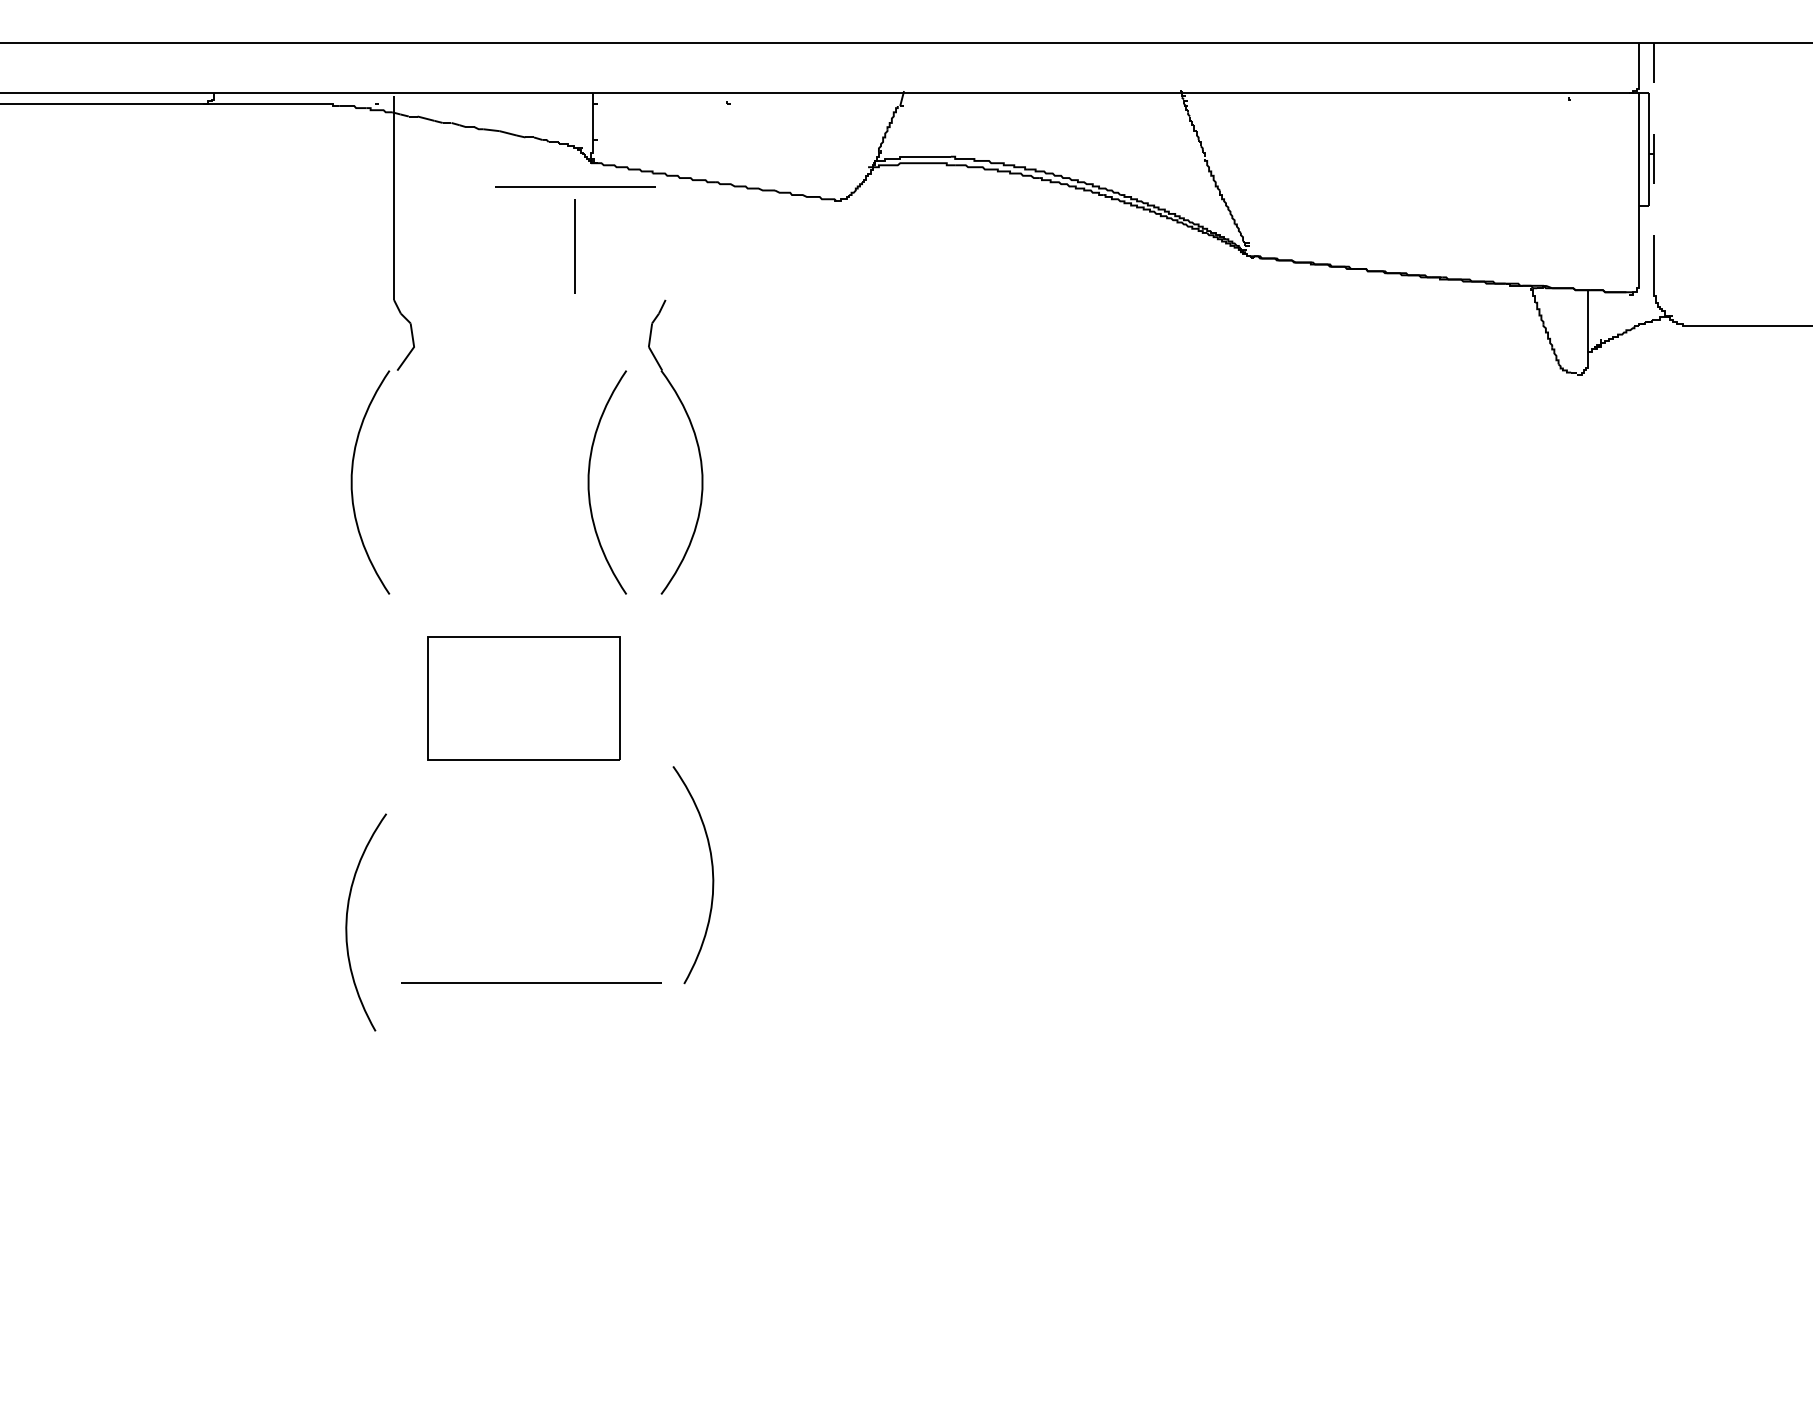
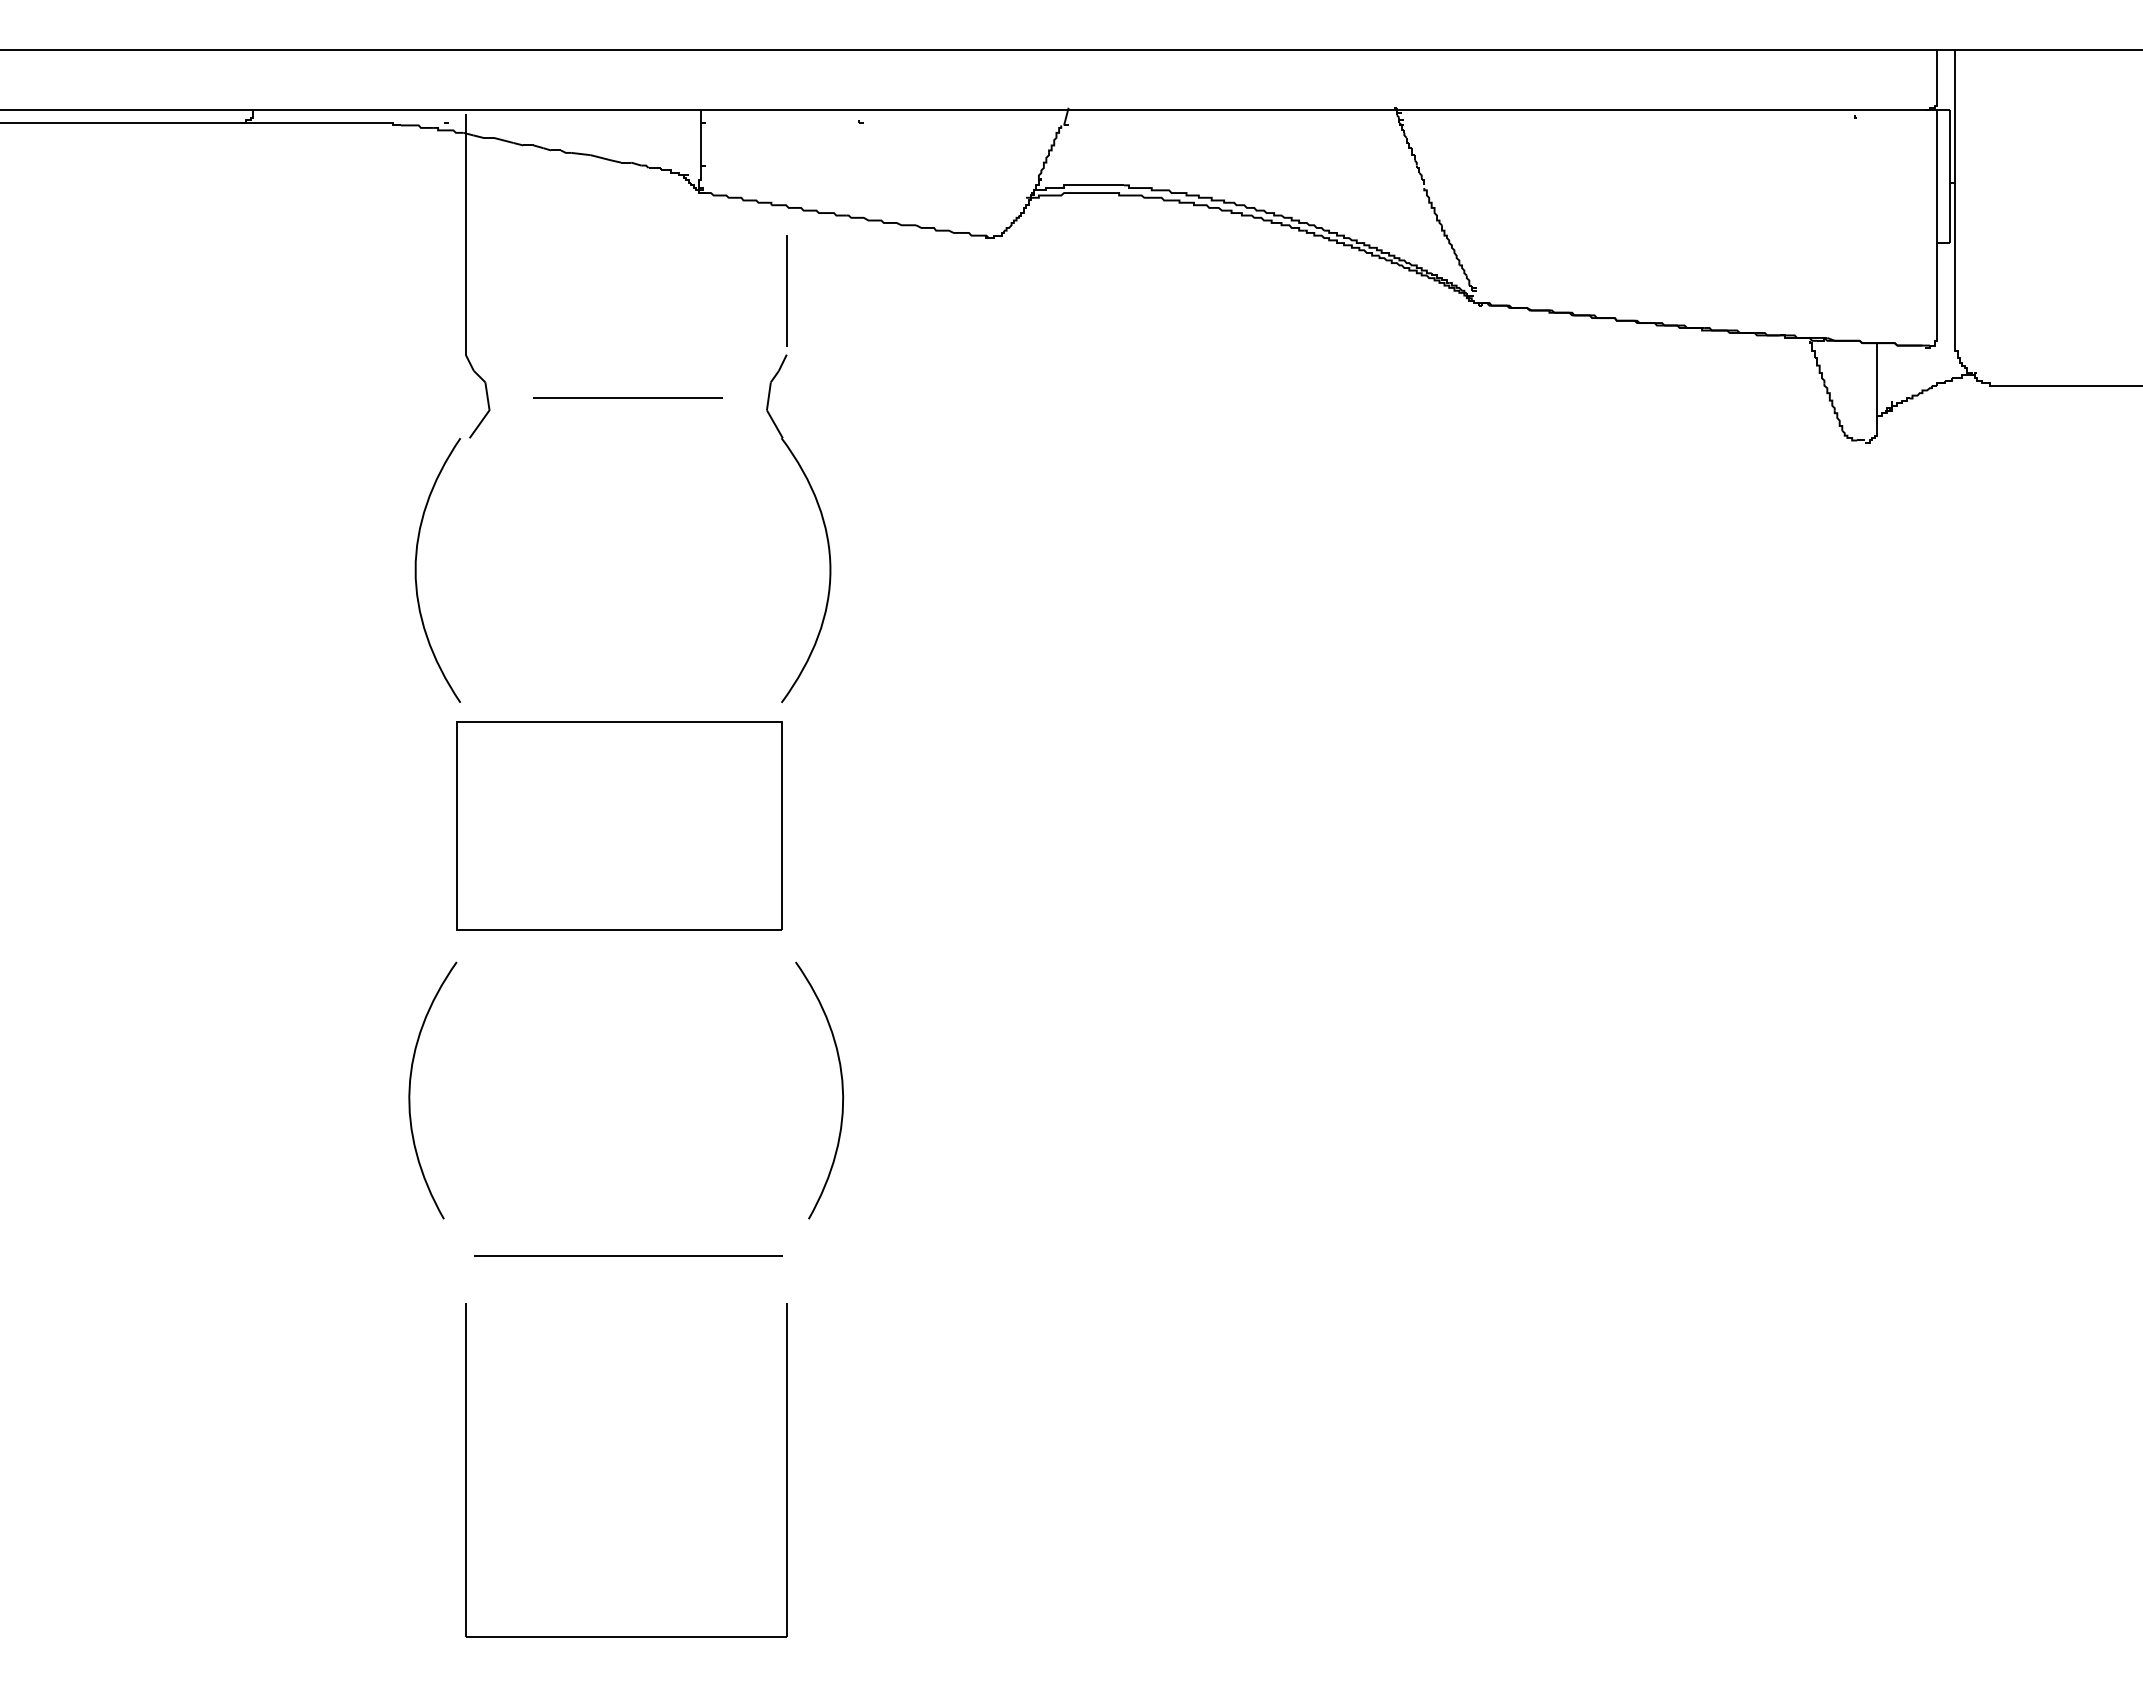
line: (1653, 164) -> (1954, 194), dashed -> solid
line: (574, 186) -> (627, 397), moved
line: (574, 245) -> (786, 290), moved
curve: (589, 482) -> (696, 570), removed
part: (524, 698) -> (619, 825), size x1.43
curve: (711, 874) -> (841, 1089), moved
line: (531, 982) -> (628, 1255), moved
part: (394, 1243) -> (466, 1470), added

